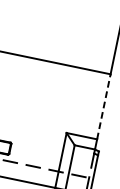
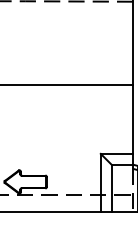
line: (104, 107) -> (133, 119), dashed -> solid

